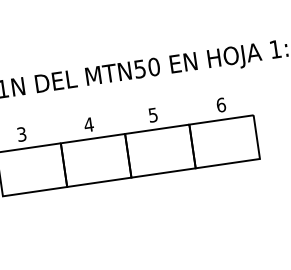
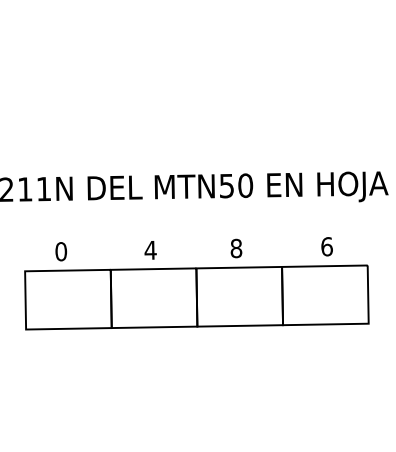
text: (153, 115) -> (236, 248), 5 -> 8
text: (22, 134) -> (61, 251), 3 -> 0

